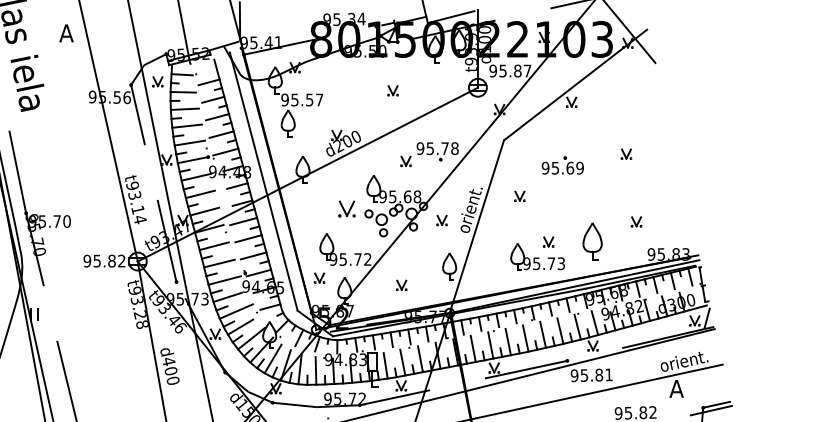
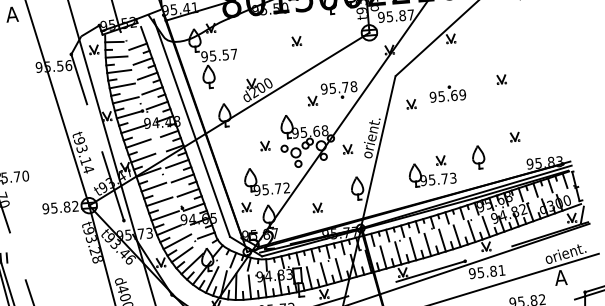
part: (519, 196) -> (411, 104), moved
part: (346, 208) -> (264, 145), size x0.62
part: (592, 241) -> (478, 156), size x0.71

